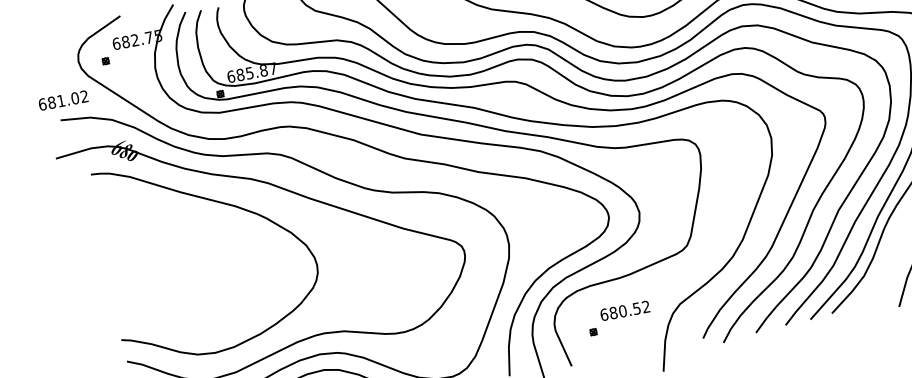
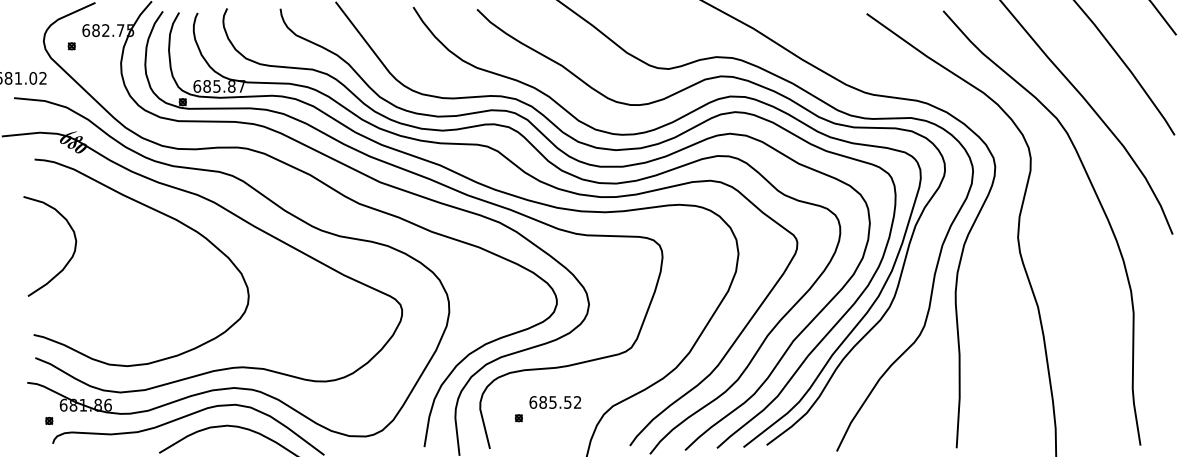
curve: (140, 264) -> (67, 261), added
text: (622, 311) -> (552, 402), 680.52 -> 685.52

